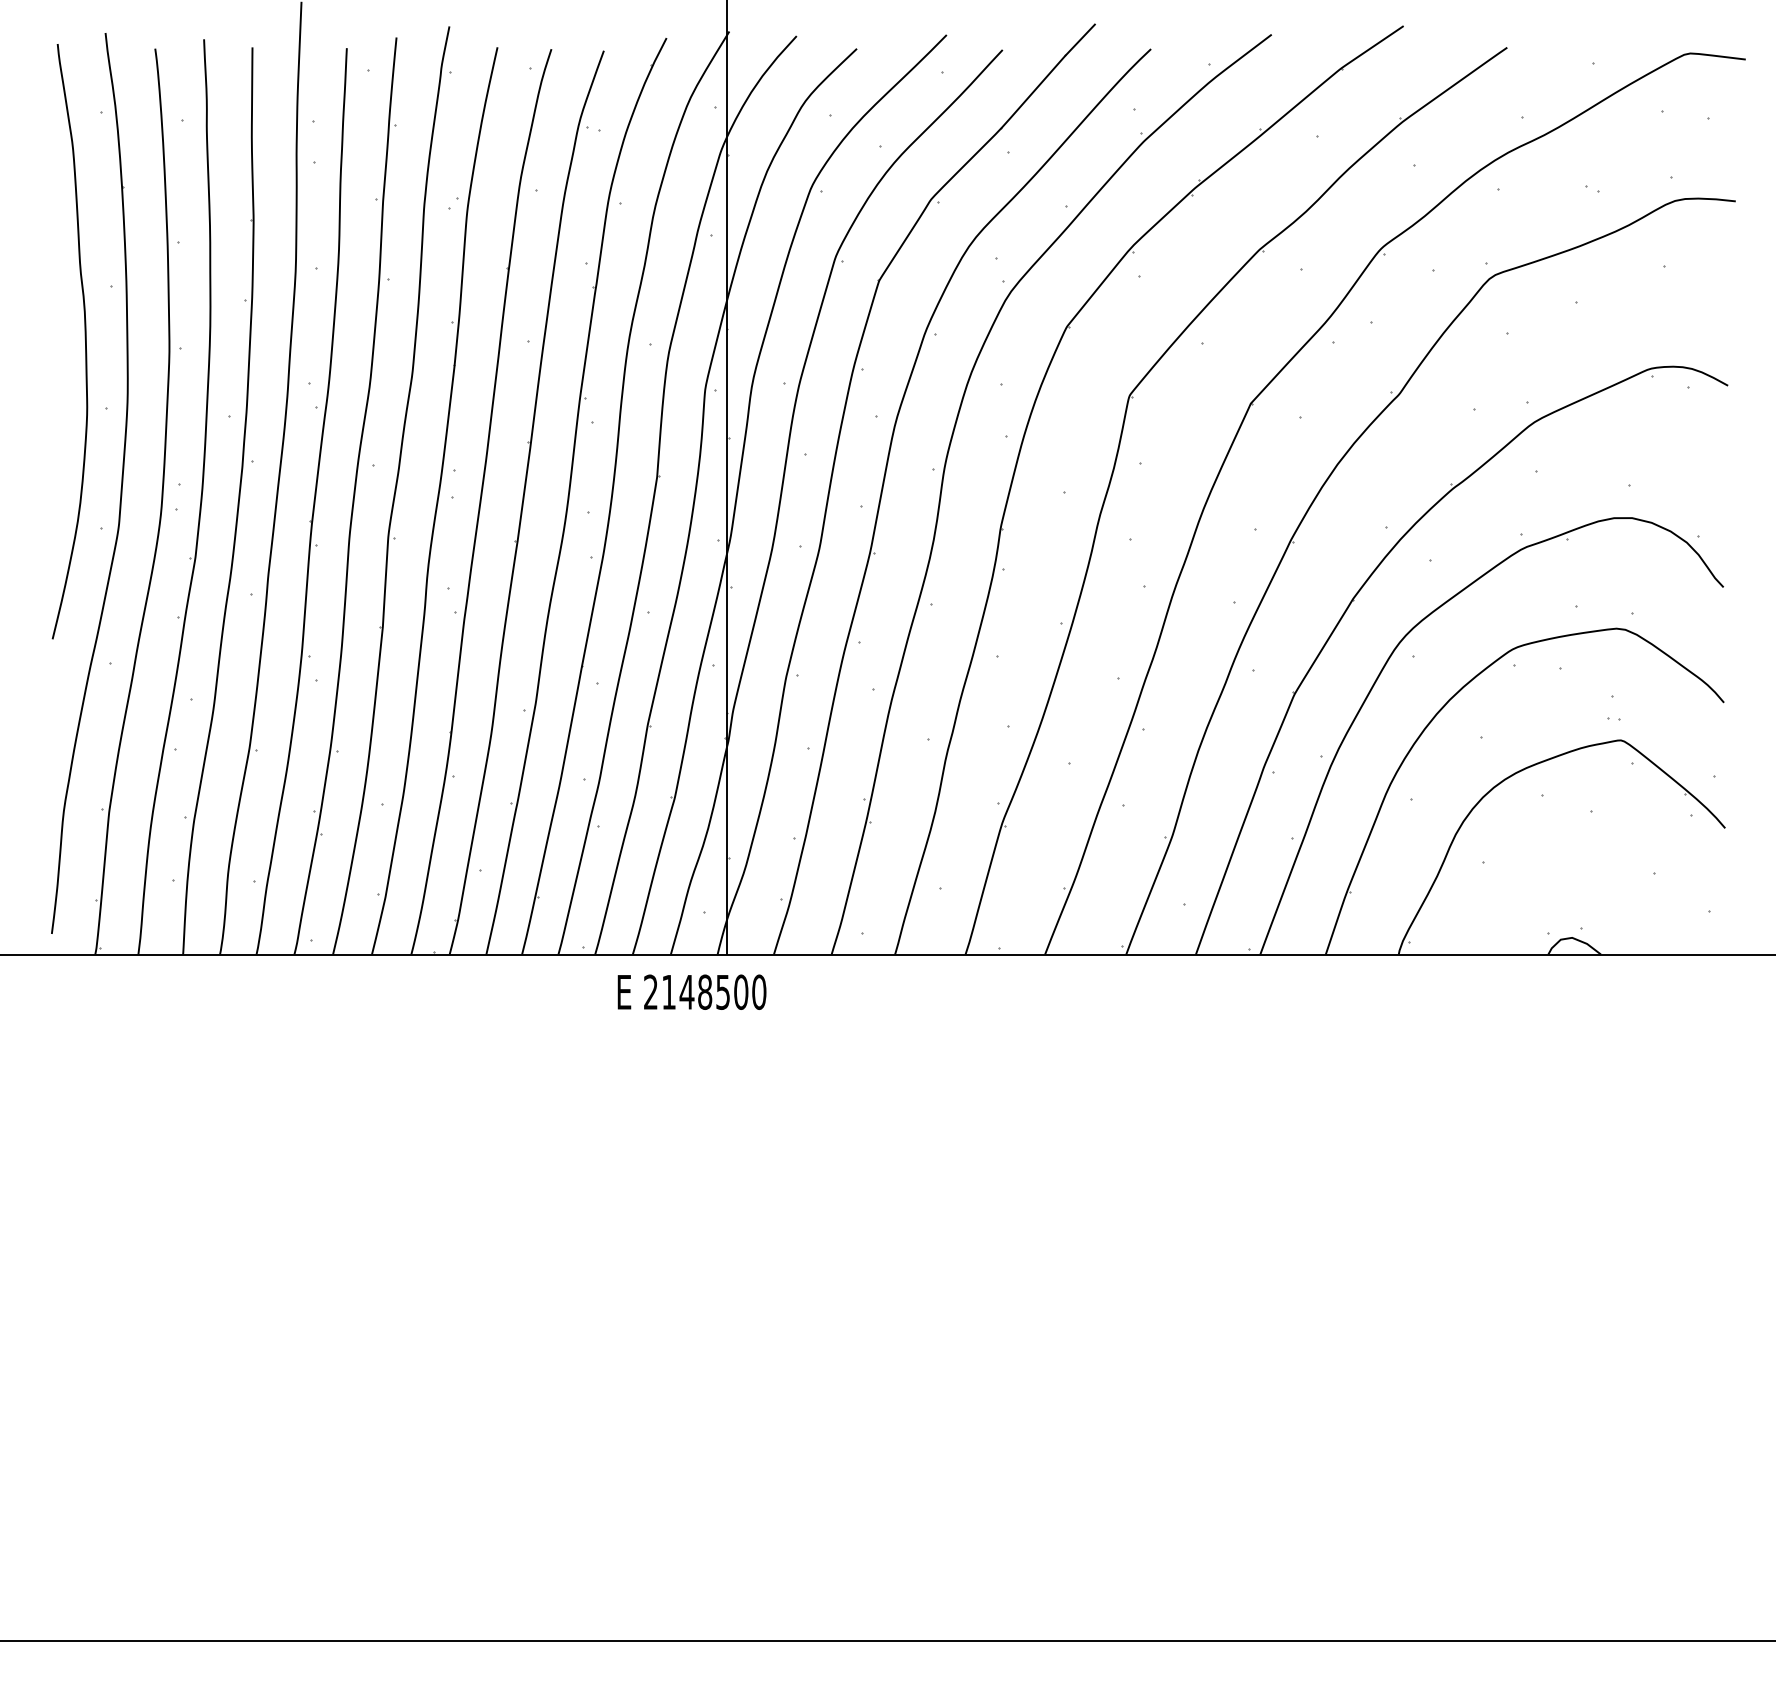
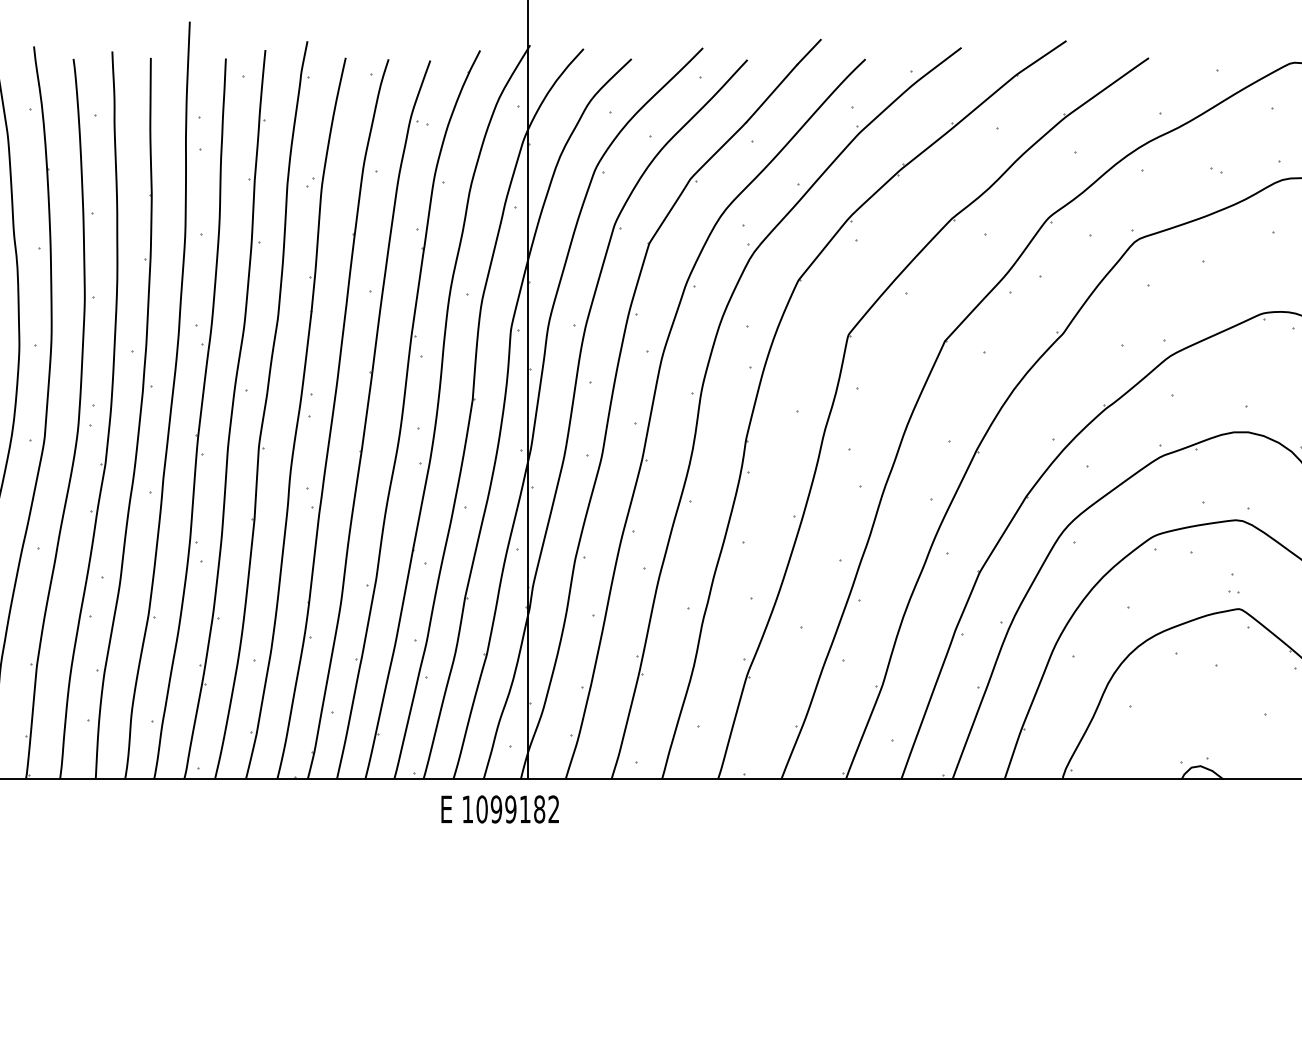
text: (705, 991) -> (511, 808), 2148500 -> 1099182

